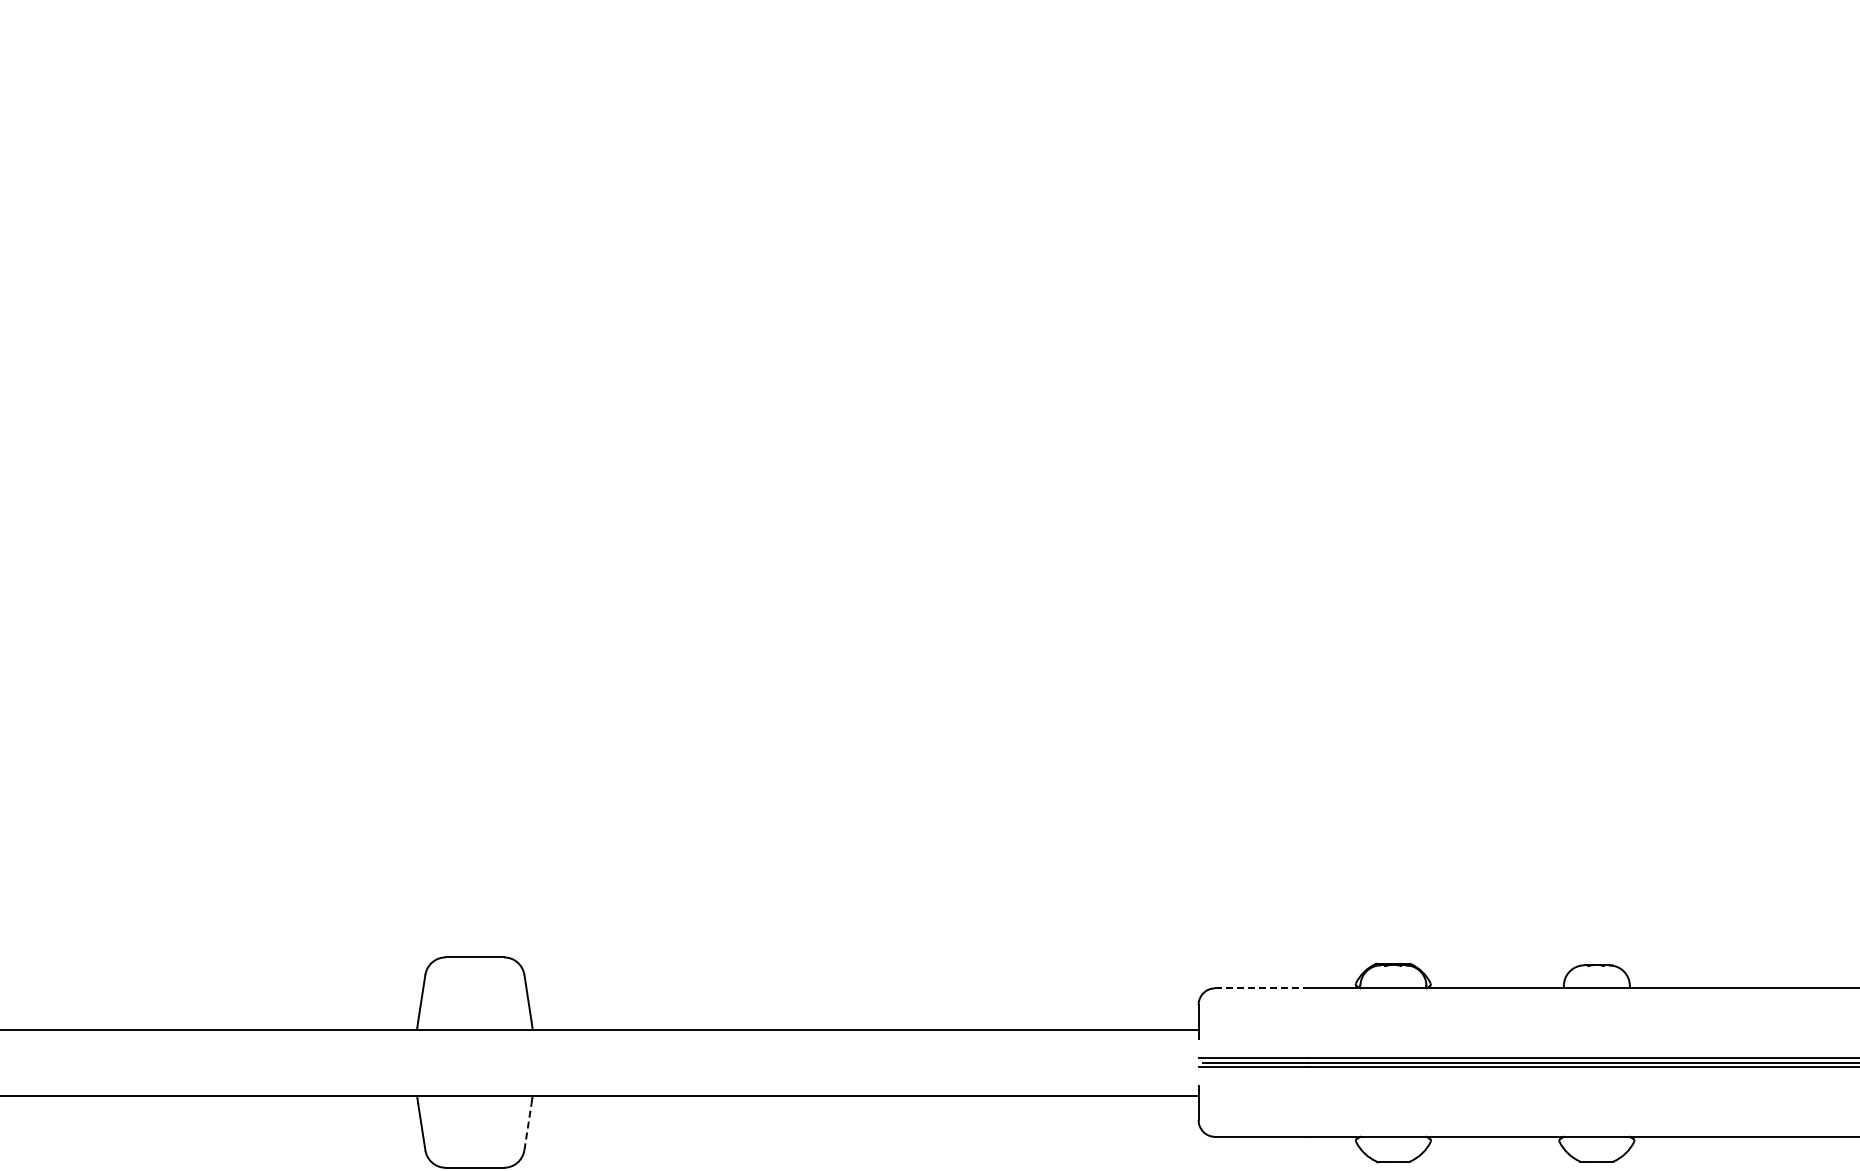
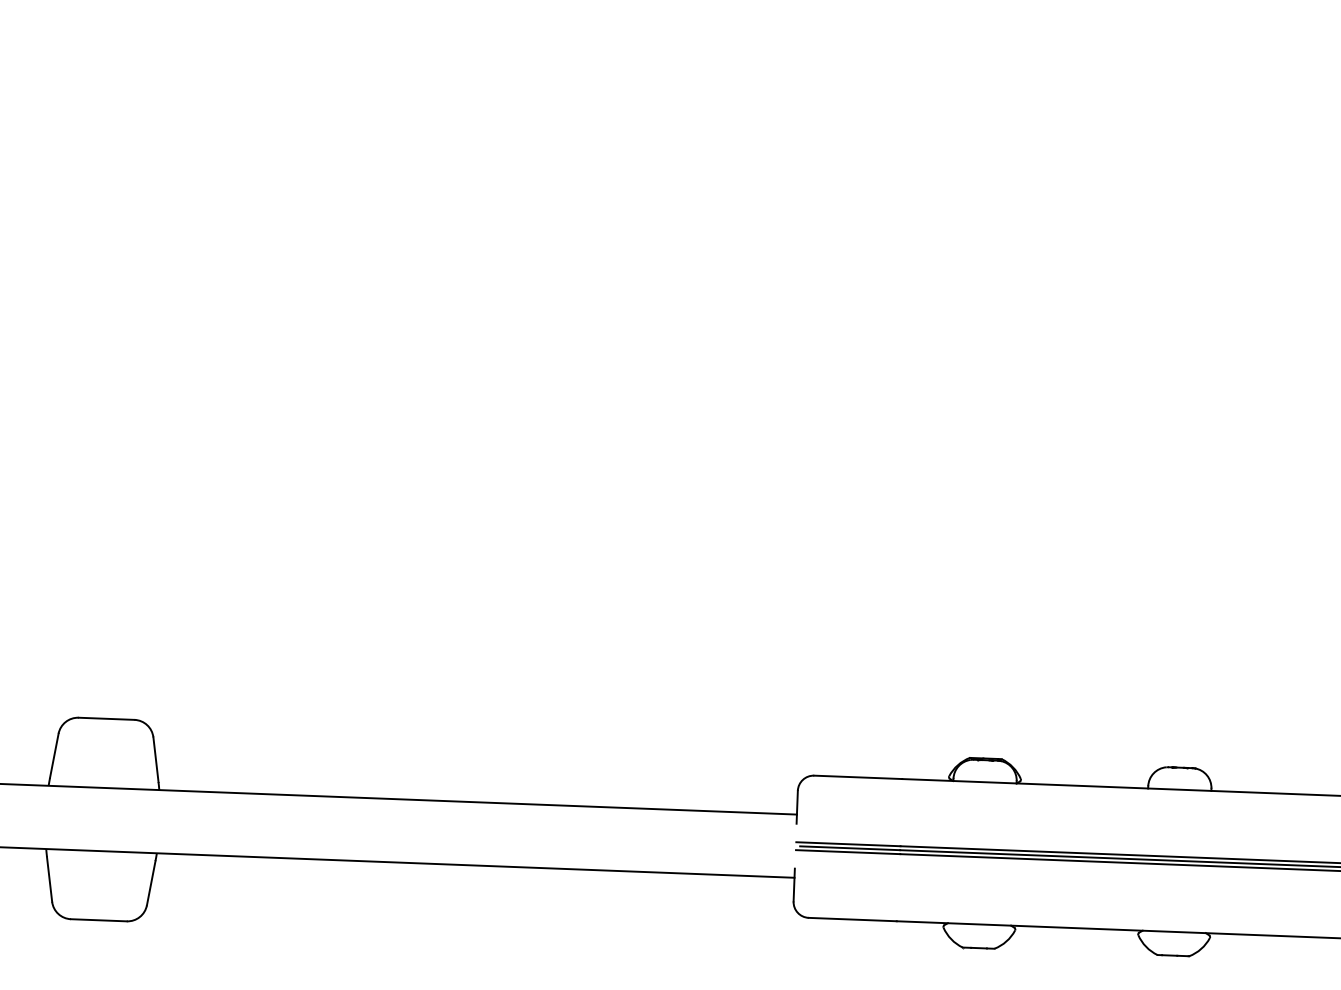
line: (1261, 988) -> (858, 777), dashed -> solid
line: (527, 1127) -> (150, 883), dashed -> solid

